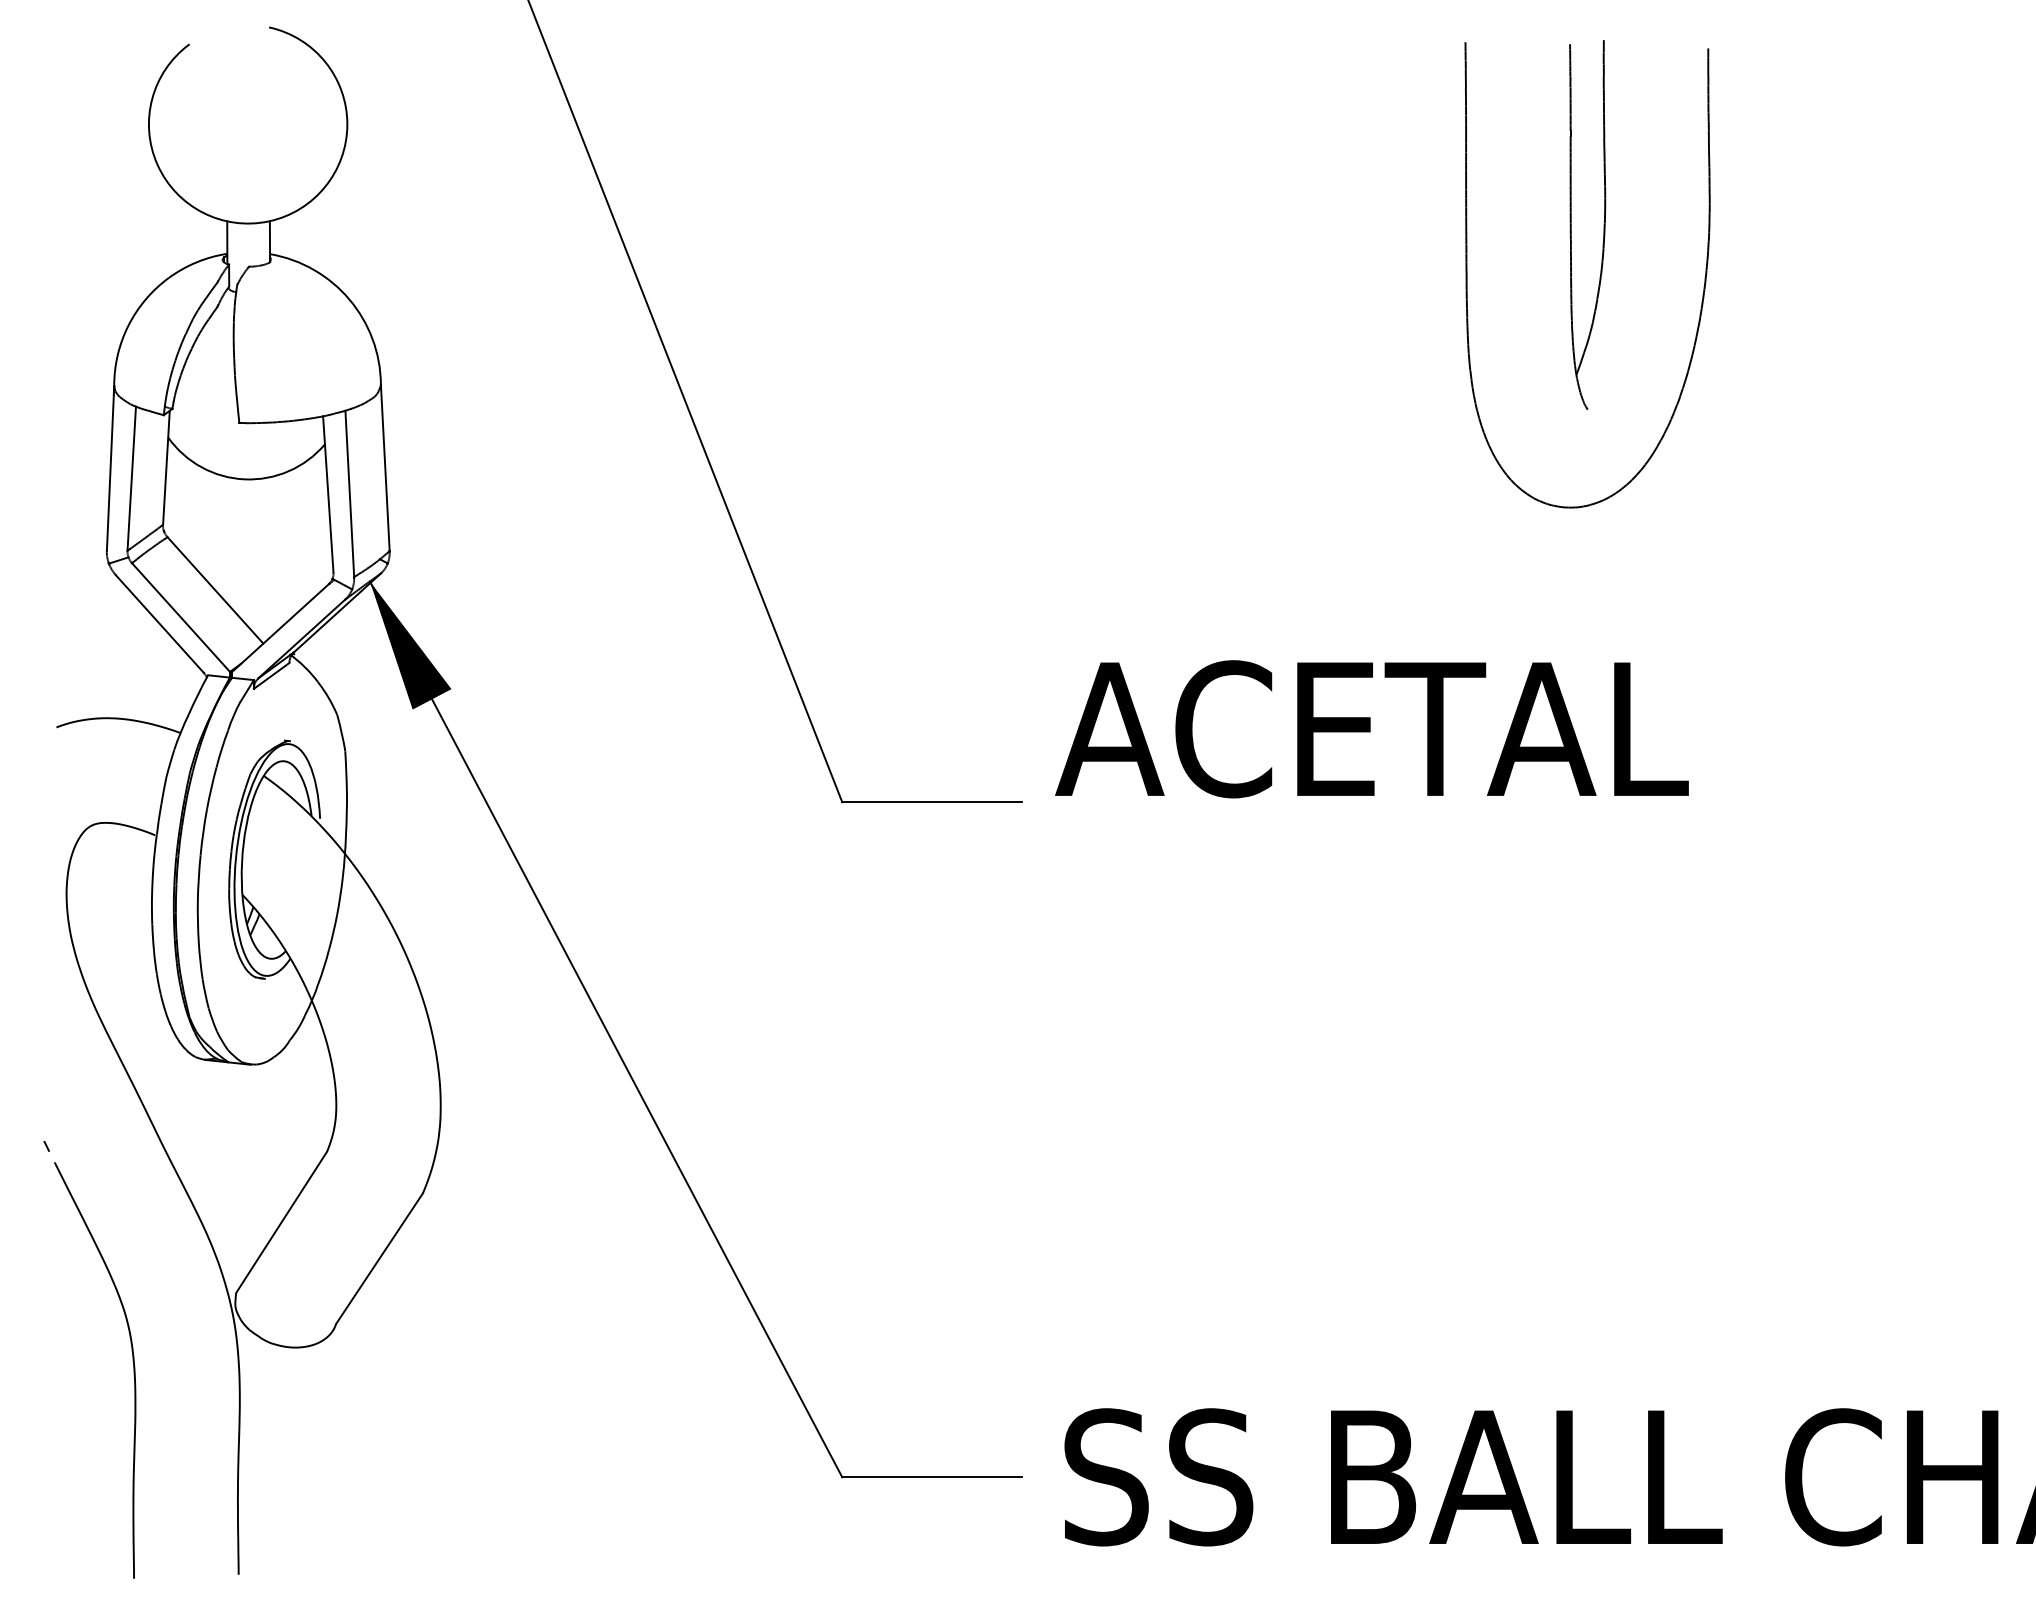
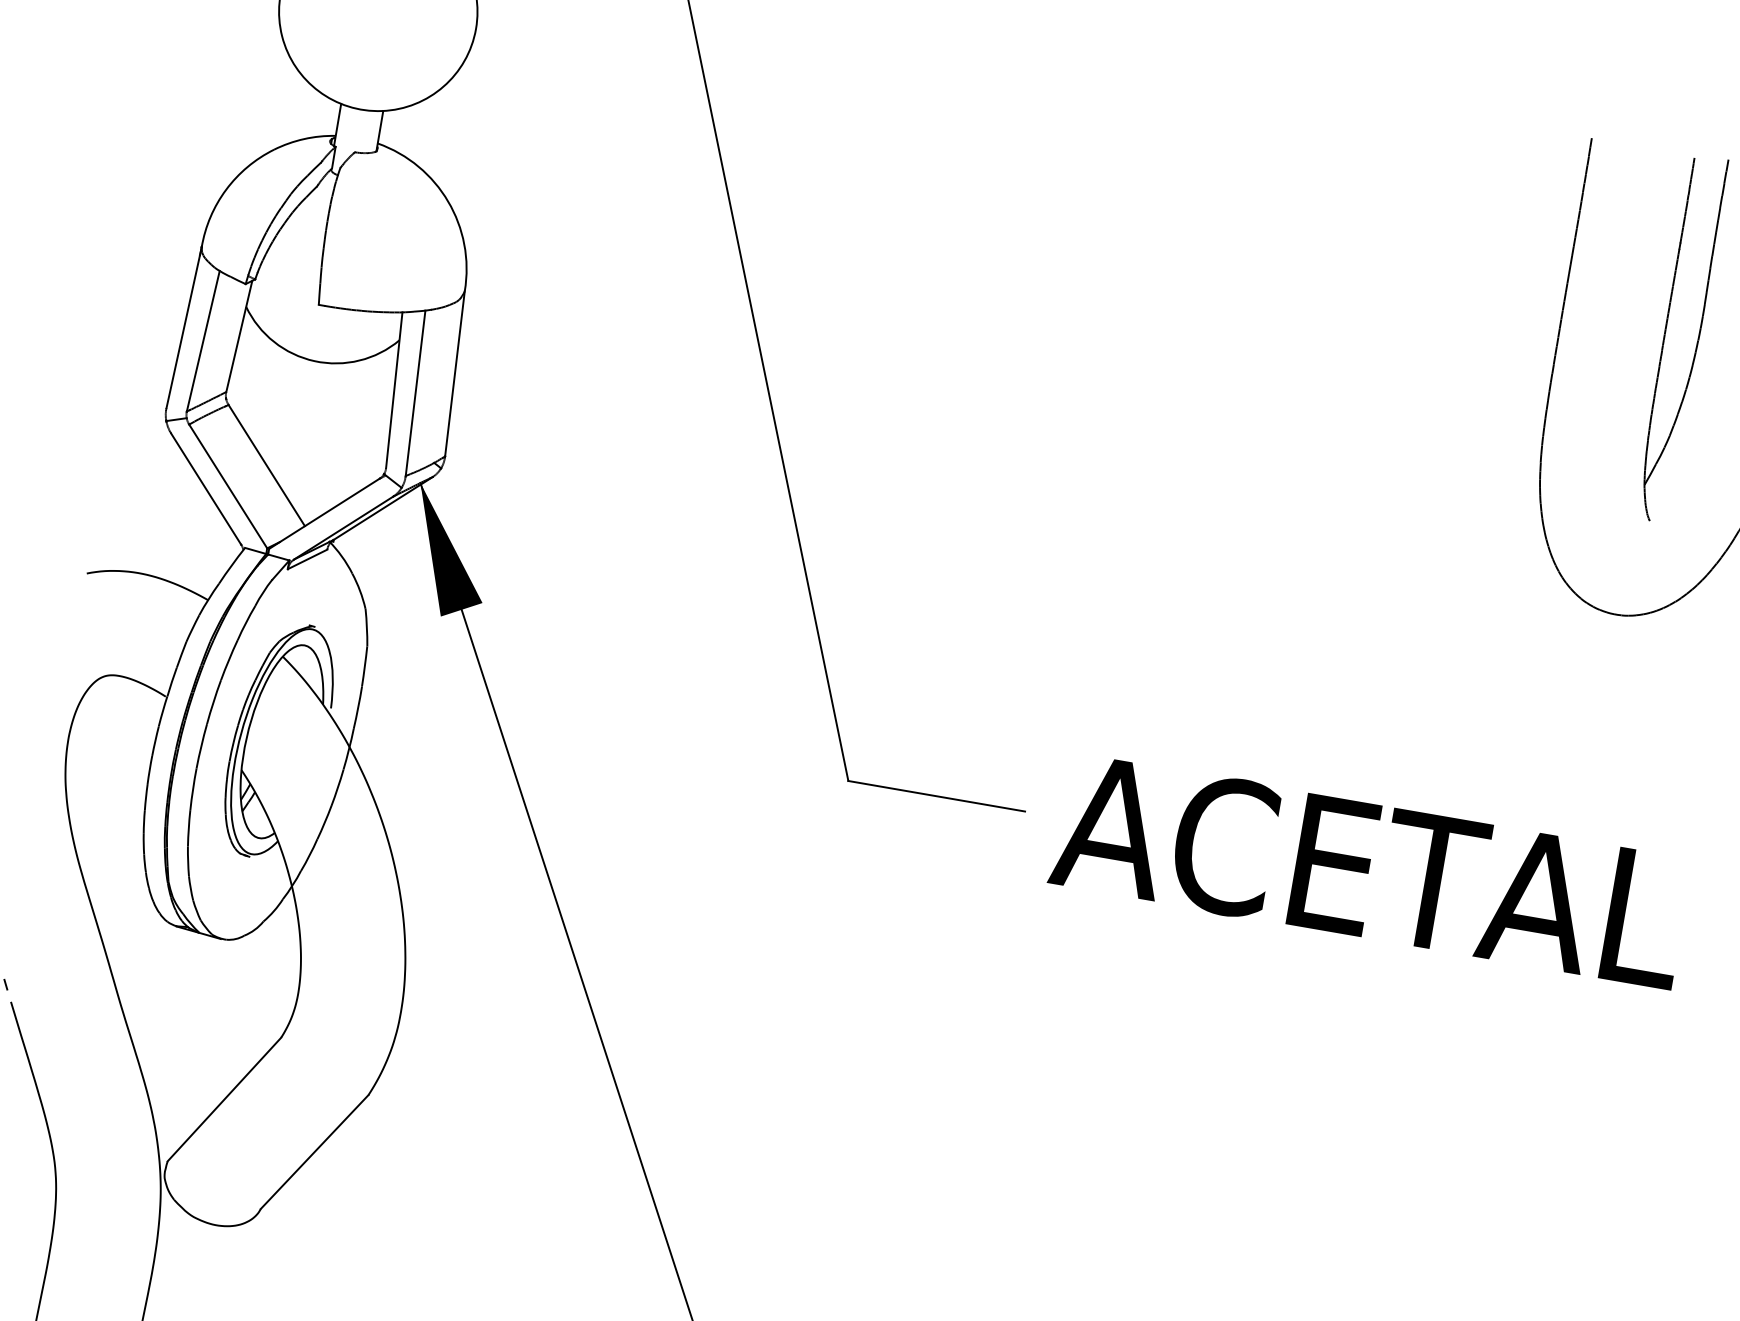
text: (1371, 729) -> (1369, 871), moved

